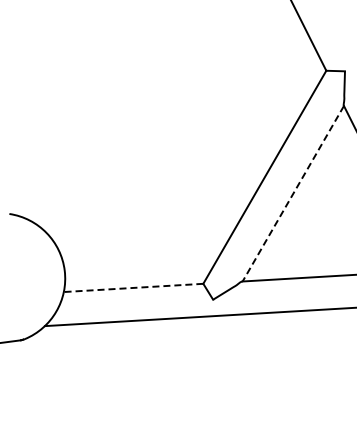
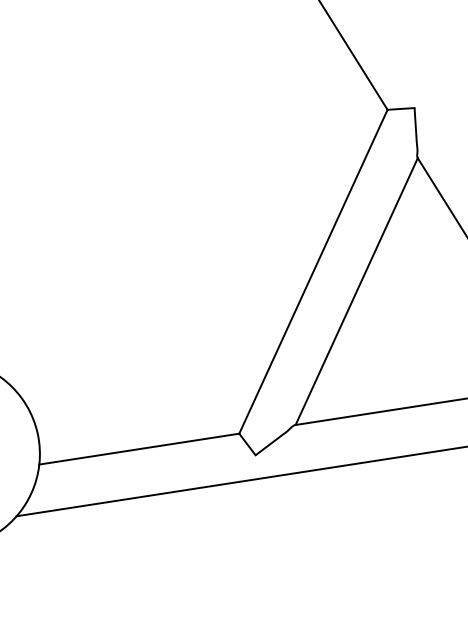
line: (293, 194) -> (357, 292), dashed -> solid
line: (133, 287) -> (139, 448), dashed -> solid

